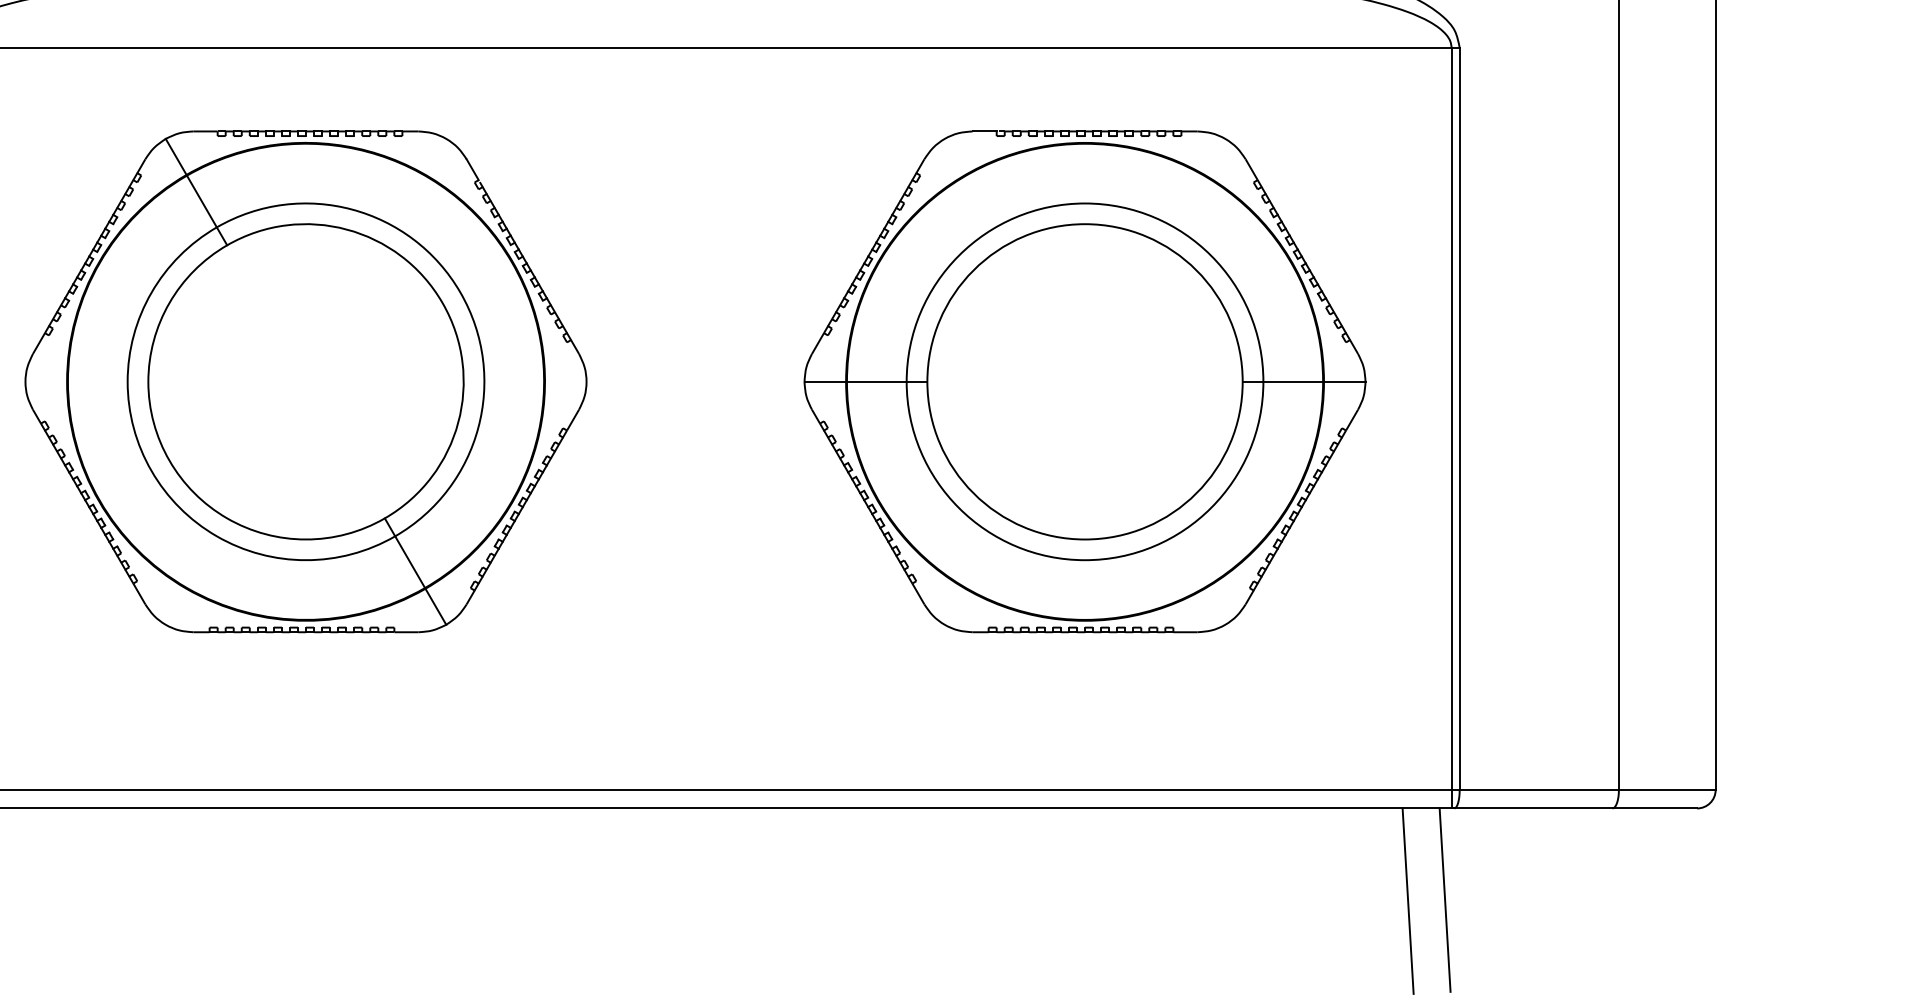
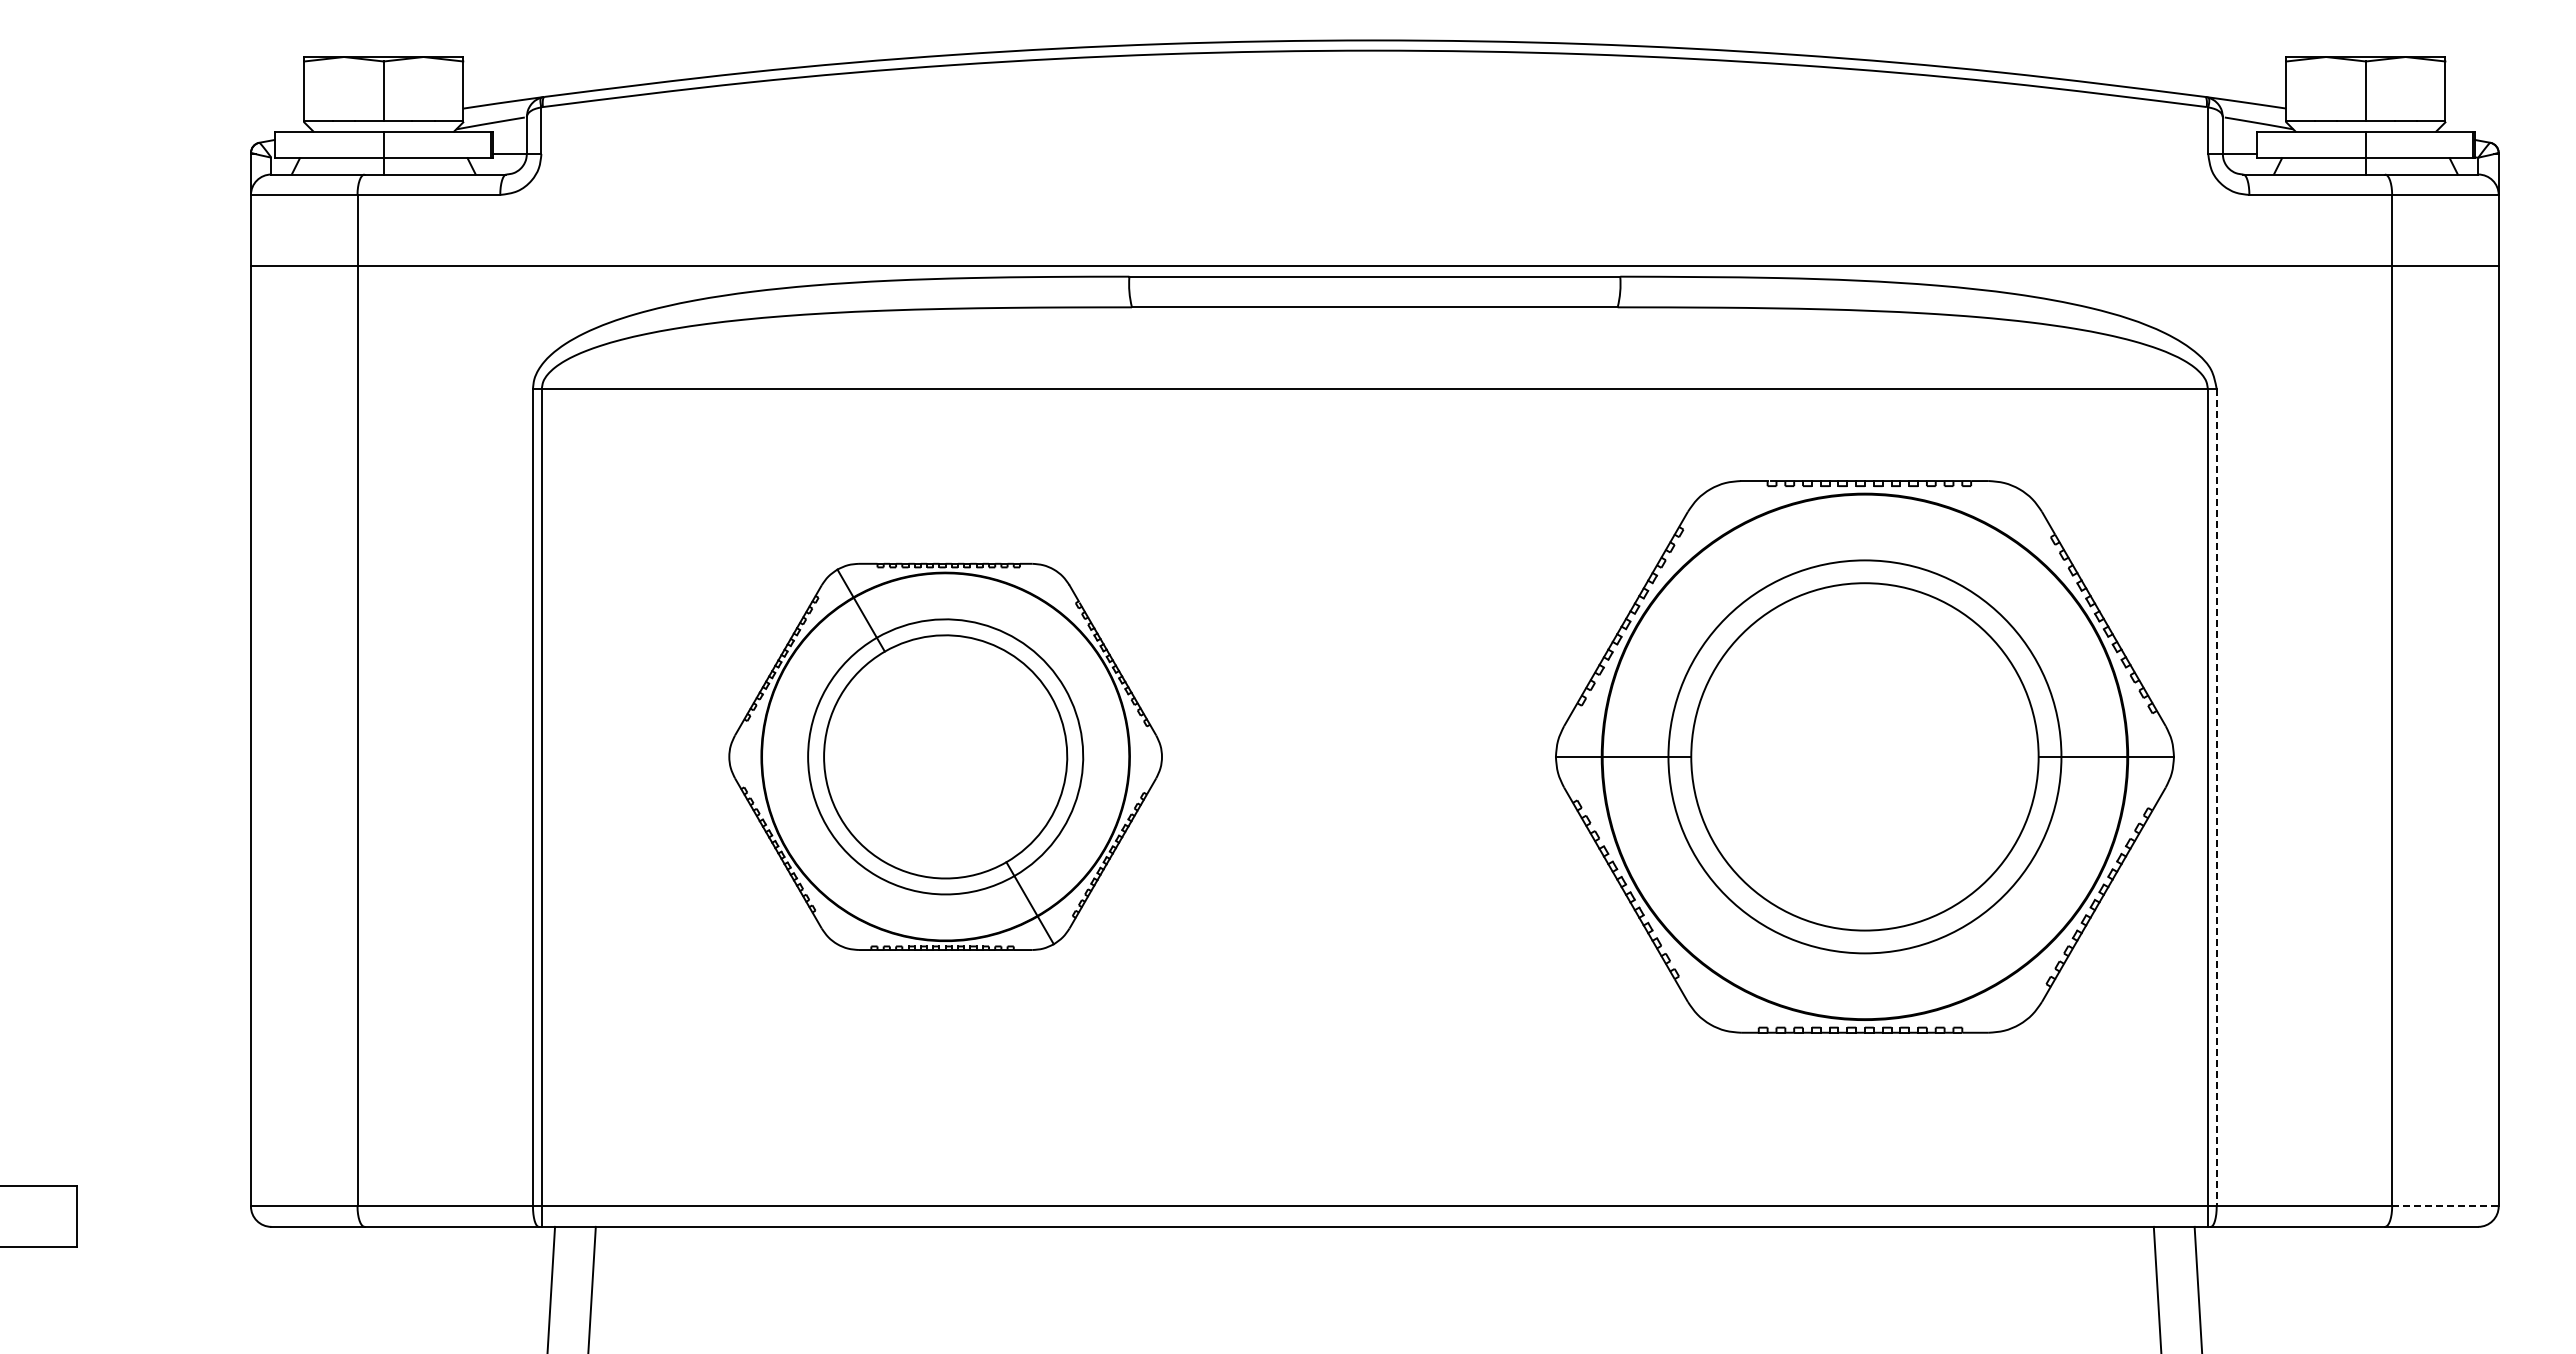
part: (305, 381) -> (945, 756), size x0.7
part: (1084, 381) -> (1864, 756), moved
line: (1459, 418) -> (2216, 797), solid -> dashed
line: (1667, 789) -> (2445, 1206), solid -> dashed

